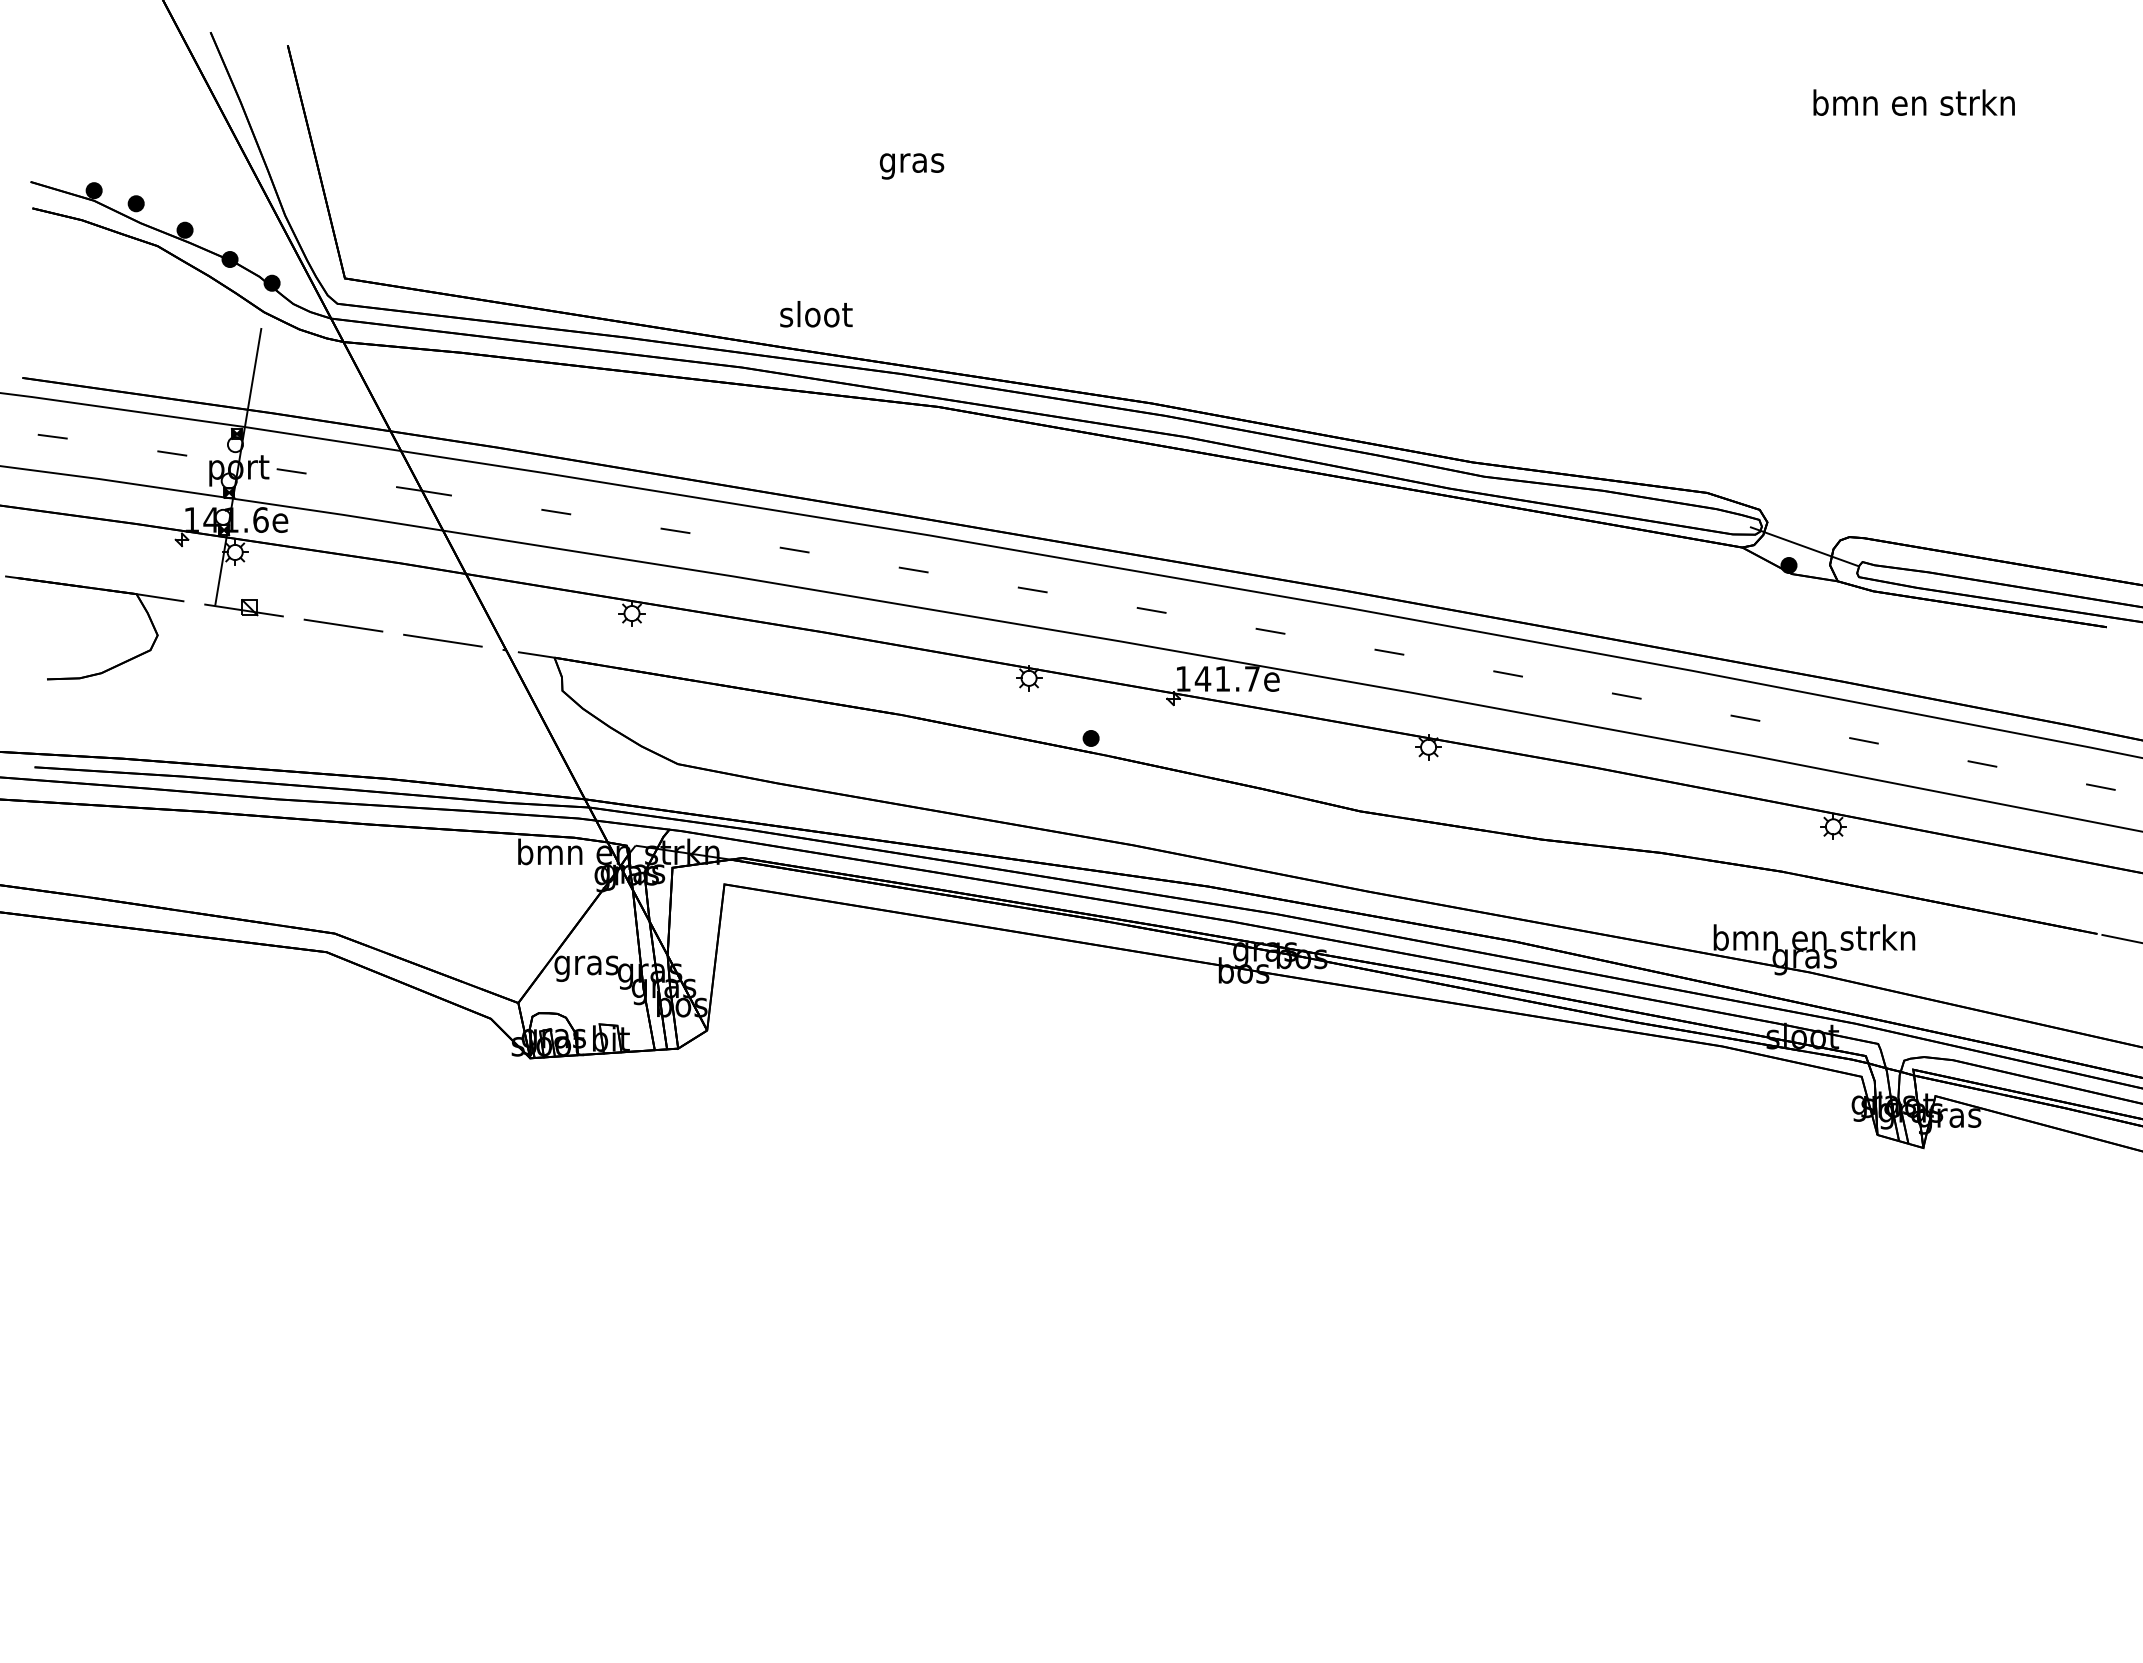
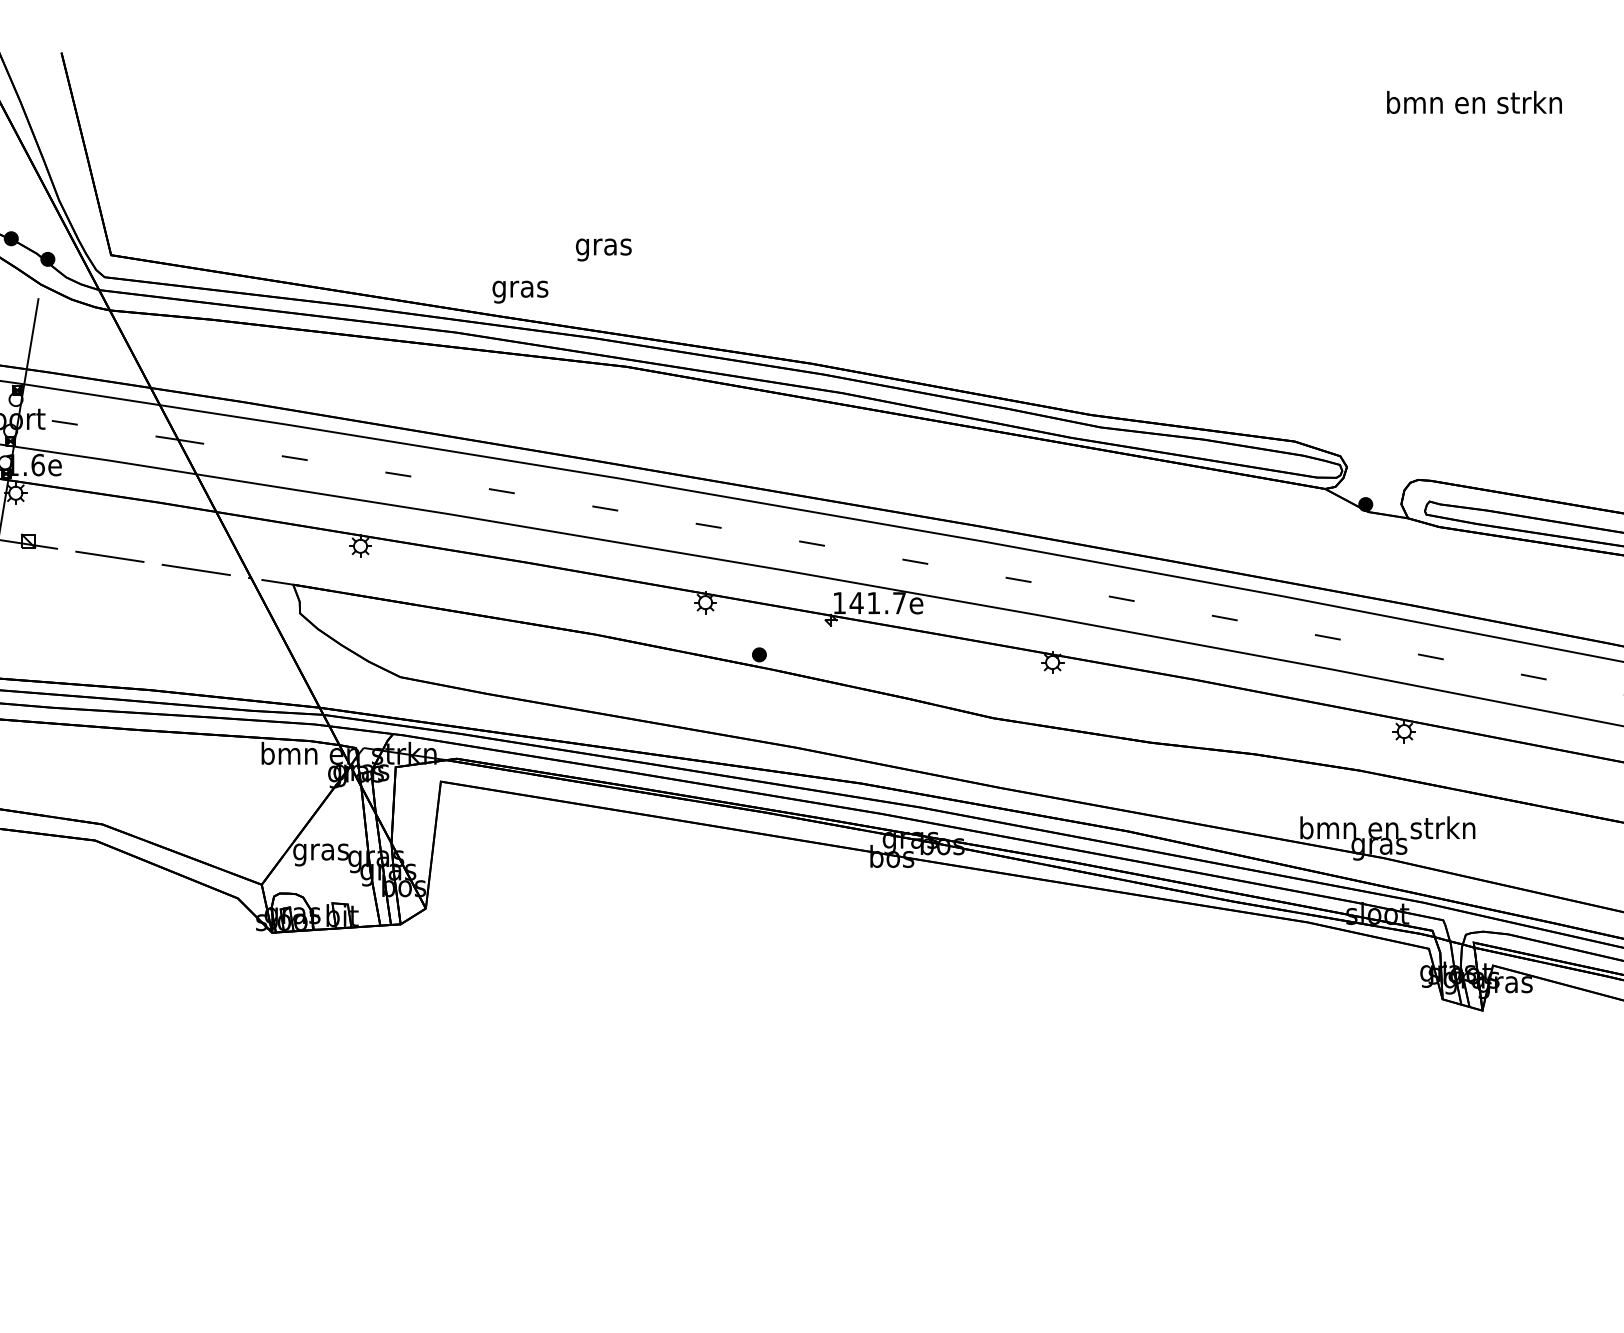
text: (911, 166) -> (603, 250), moved
text: (816, 317) -> (520, 289), sloot -> gras
line: (1804, 546) -> (1379, 488), removed

